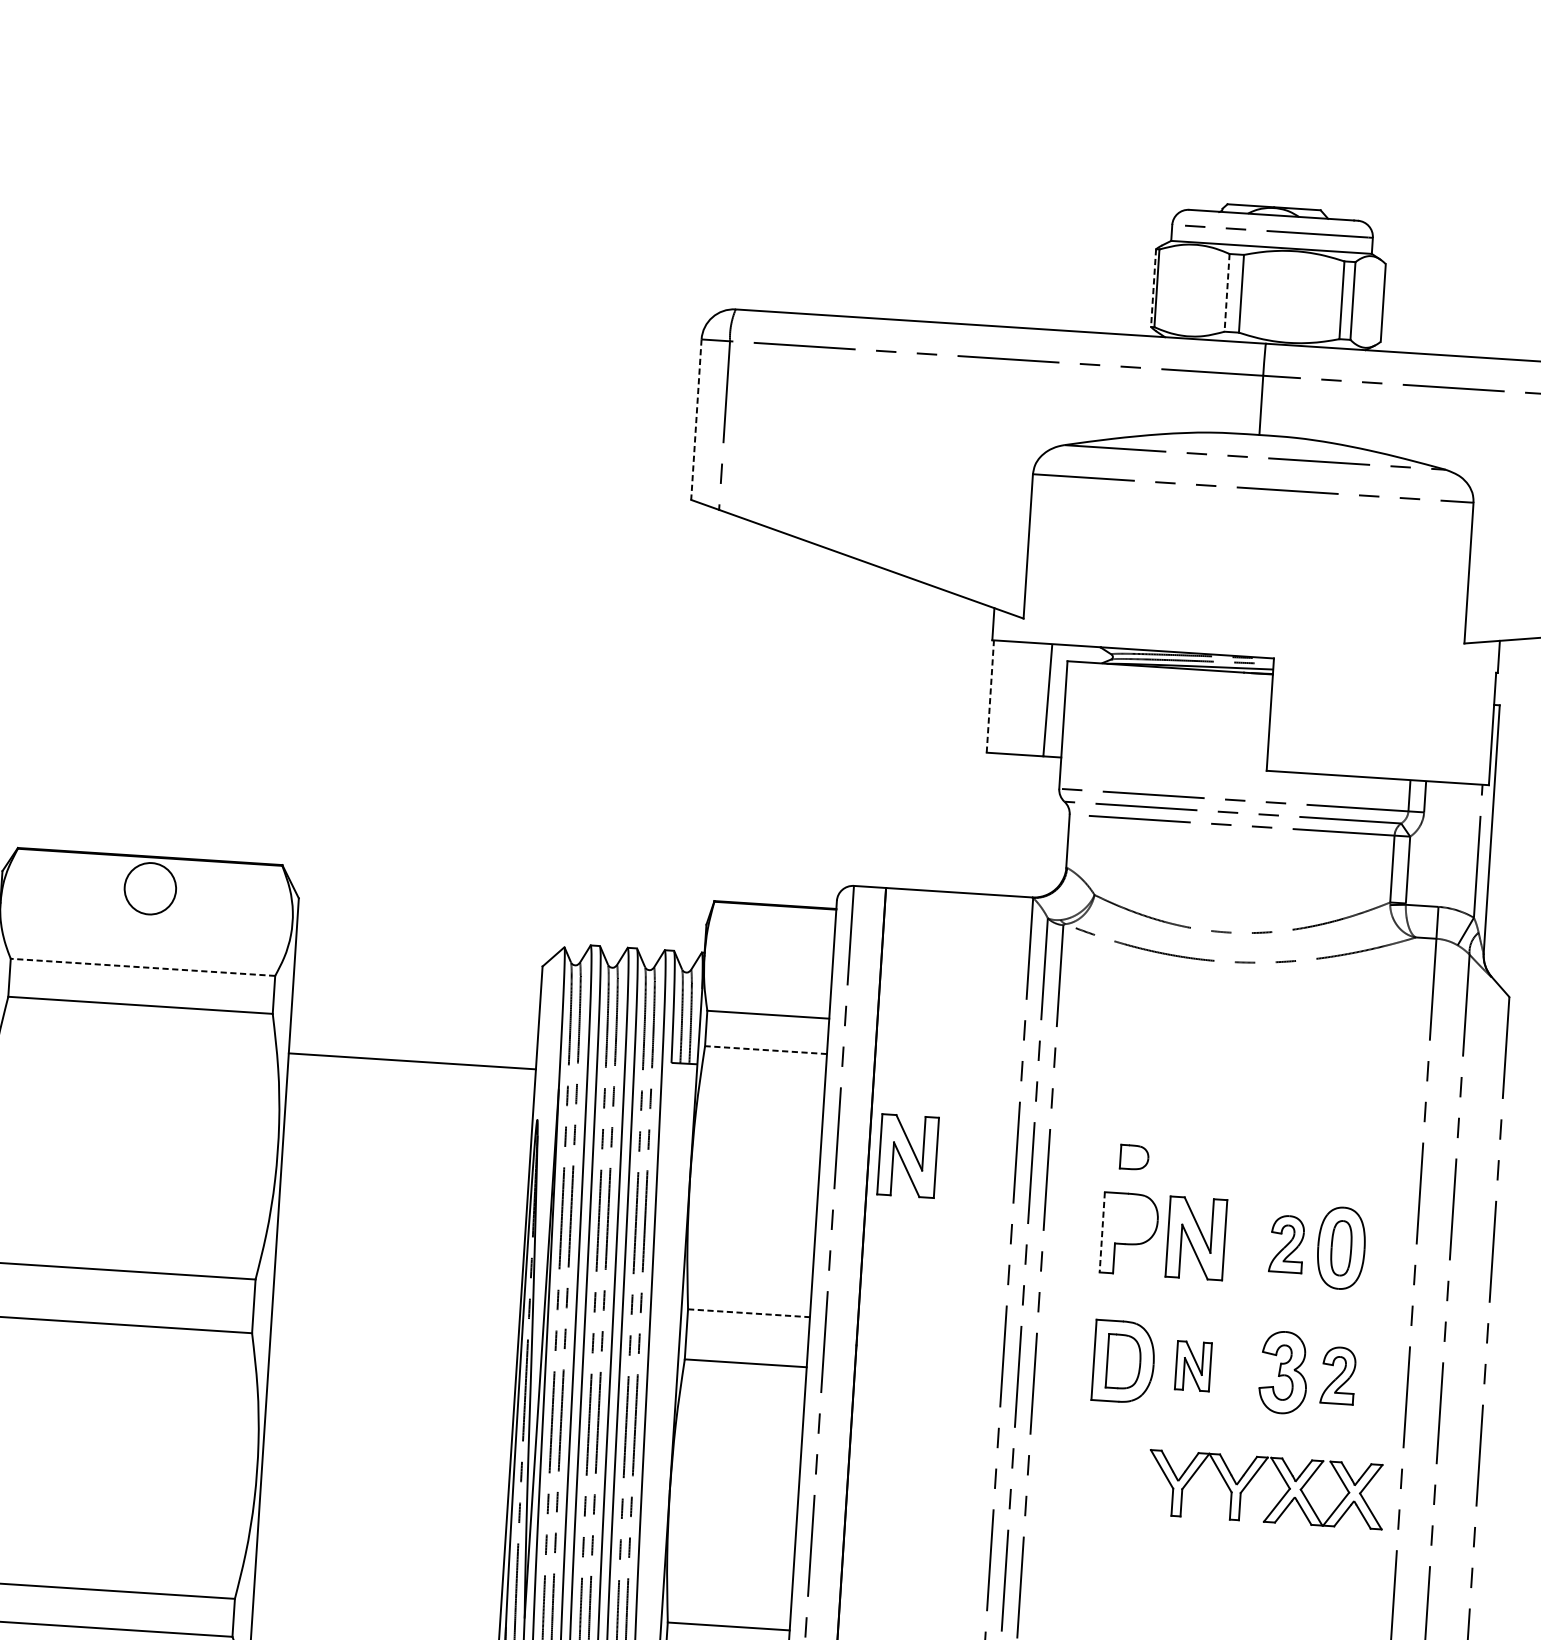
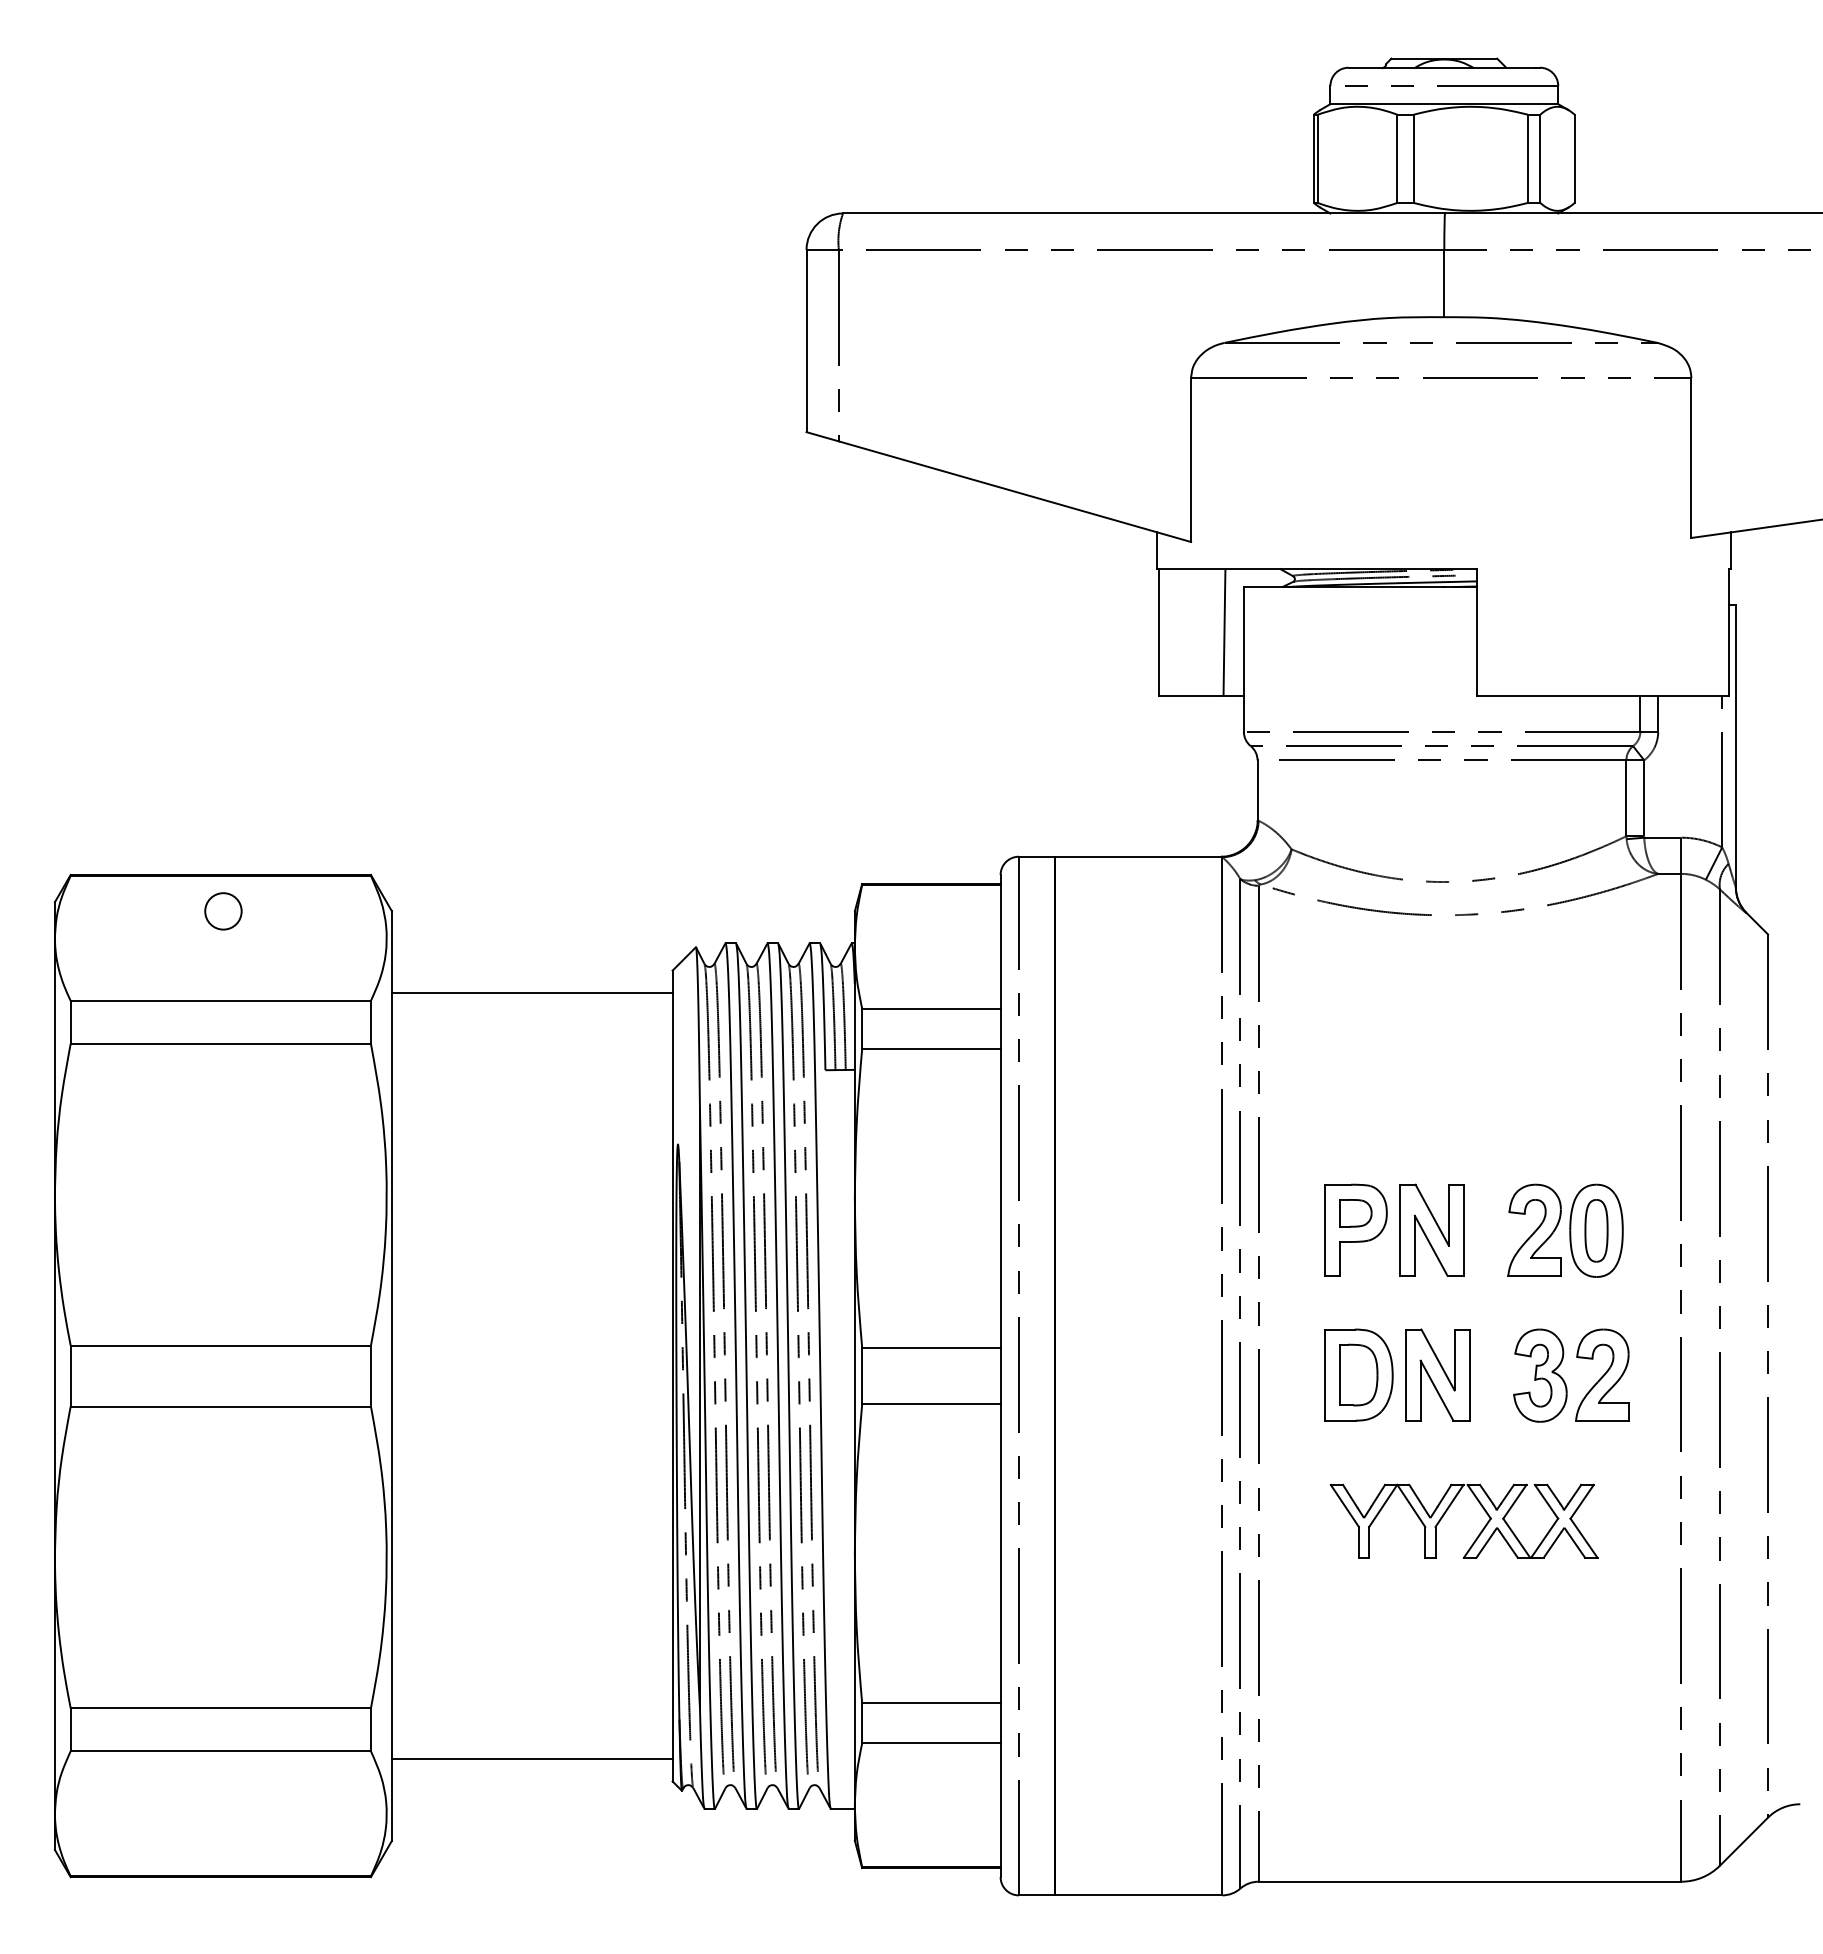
line: (1153, 288) -> (1313, 159), dashed -> solid
line: (1227, 293) -> (1397, 159), dashed -> solid
line: (696, 420) -> (806, 341), dashed -> solid
line: (990, 696) -> (1159, 632), dashed -> solid
circle: (150, 888) -> (223, 911), size x0.62
line: (142, 967) -> (220, 1000), dashed -> solid
line: (765, 1049) -> (930, 1048), dashed -> solid
line: (412, 1061) -> (532, 993), moved
part: (907, 1155) -> (1099, 1157), removed
part: (1134, 1157) -> (1355, 1213), moved
line: (1101, 1232) -> (1324, 1230), dashed -> solid
part: (1286, 1243) -> (1534, 1229), size x1.43
line: (749, 1313) -> (931, 1347), dashed -> solid
part: (1193, 1365) -> (1437, 1374), size x1.67
part: (1338, 1375) -> (1602, 1374), size x1.43
part: (1253, 1478) -> (1448, 1509), moved

